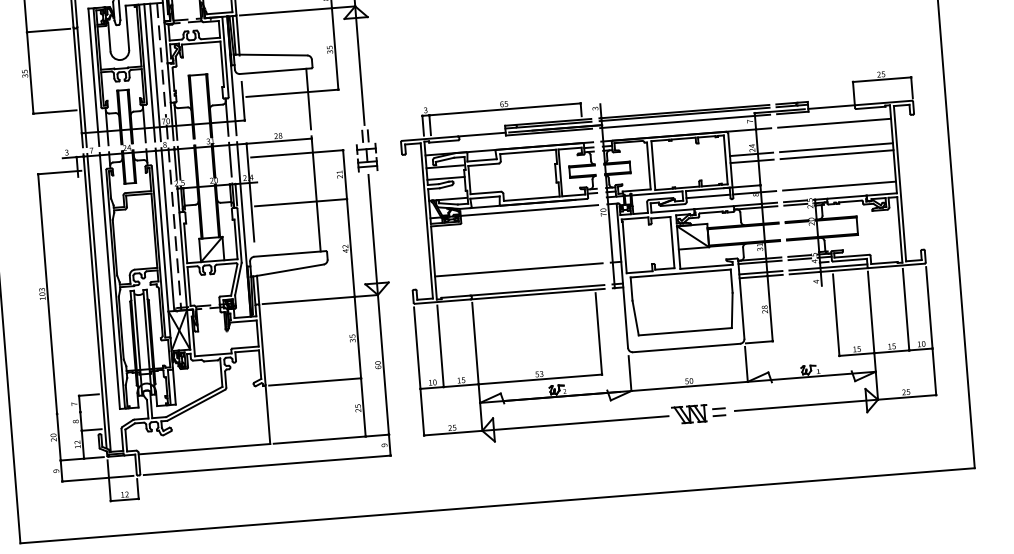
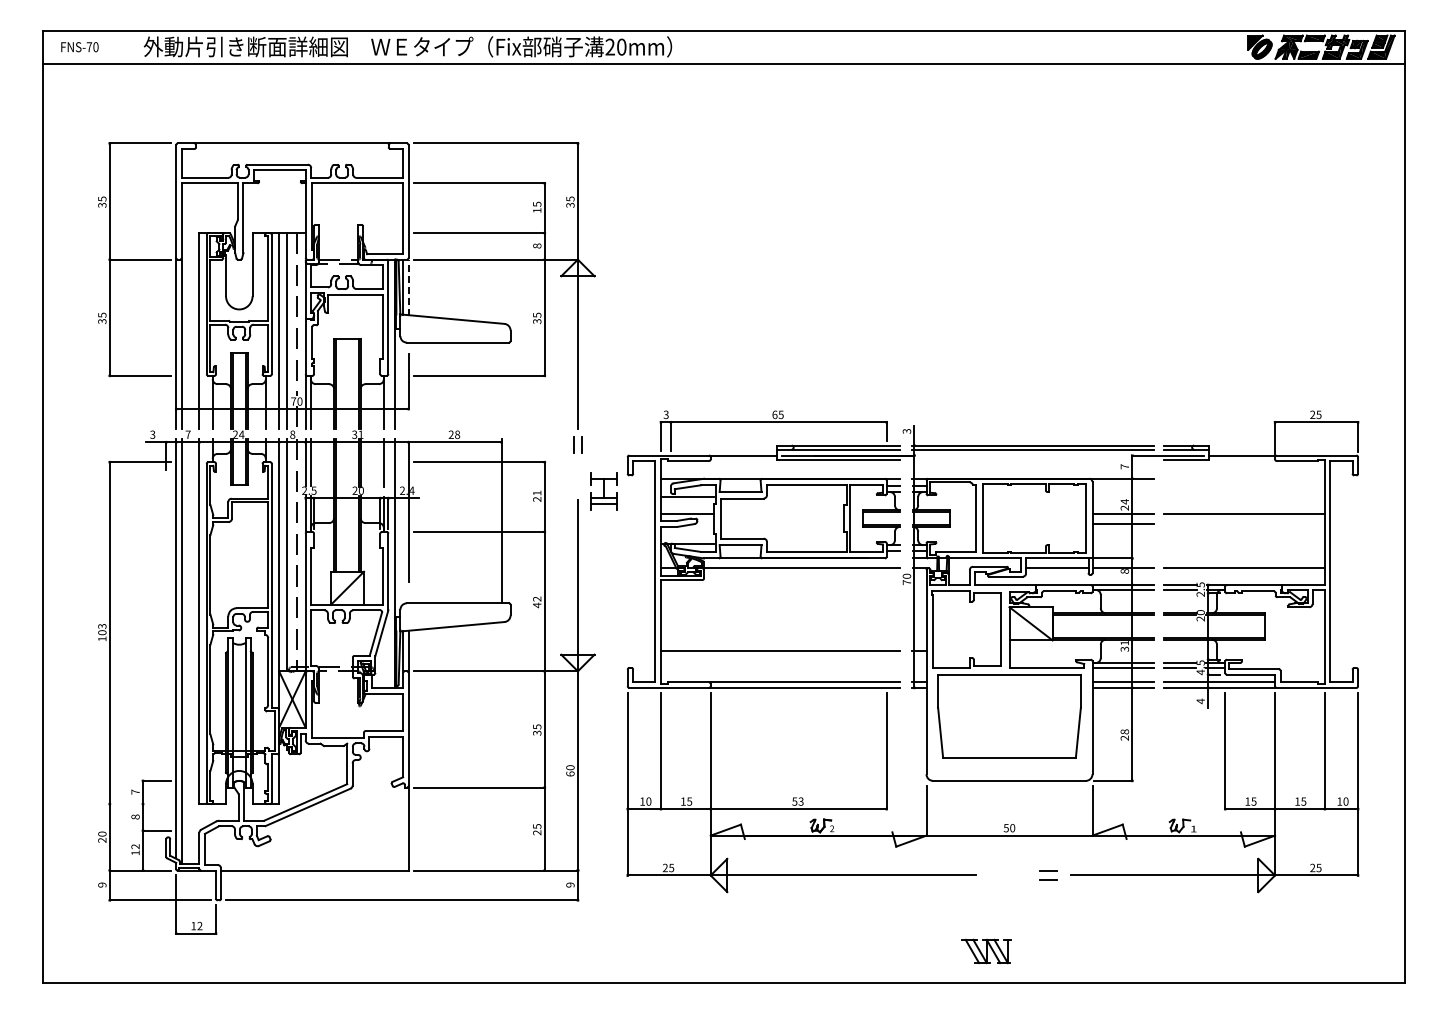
line: (237, 35) -> (408, 287), solid -> dashed
line: (308, 98) -> (501, 385), removed
line: (684, 121) -> (1032, 459), removed
line: (833, 123) -> (1243, 478), removed
line: (836, 154) -> (1243, 523), removed
part: (366, 157) -> (603, 491), moved
part: (689, 414) -> (986, 951), moved

